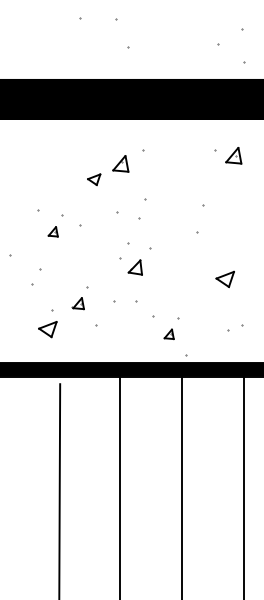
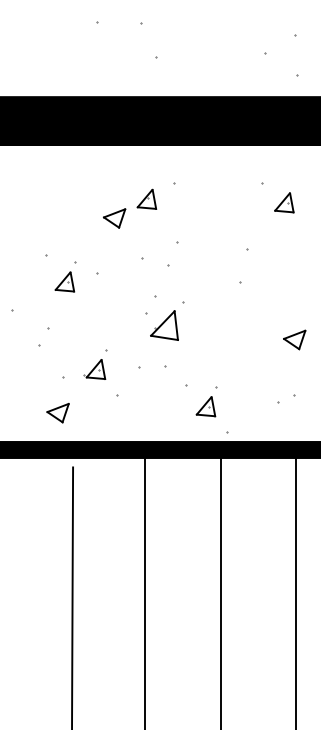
part: (233, 155) -> (284, 202), moved
part: (93, 179) -> (113, 218), size x1.43
part: (52, 231) -> (63, 281), size x1.67
part: (135, 267) -> (164, 325), size x1.67
part: (224, 279) -> (293, 340), moved
part: (77, 303) -> (94, 369), size x1.43
part: (47, 329) -> (57, 413), moved
part: (168, 334) -> (204, 406), size x1.67

